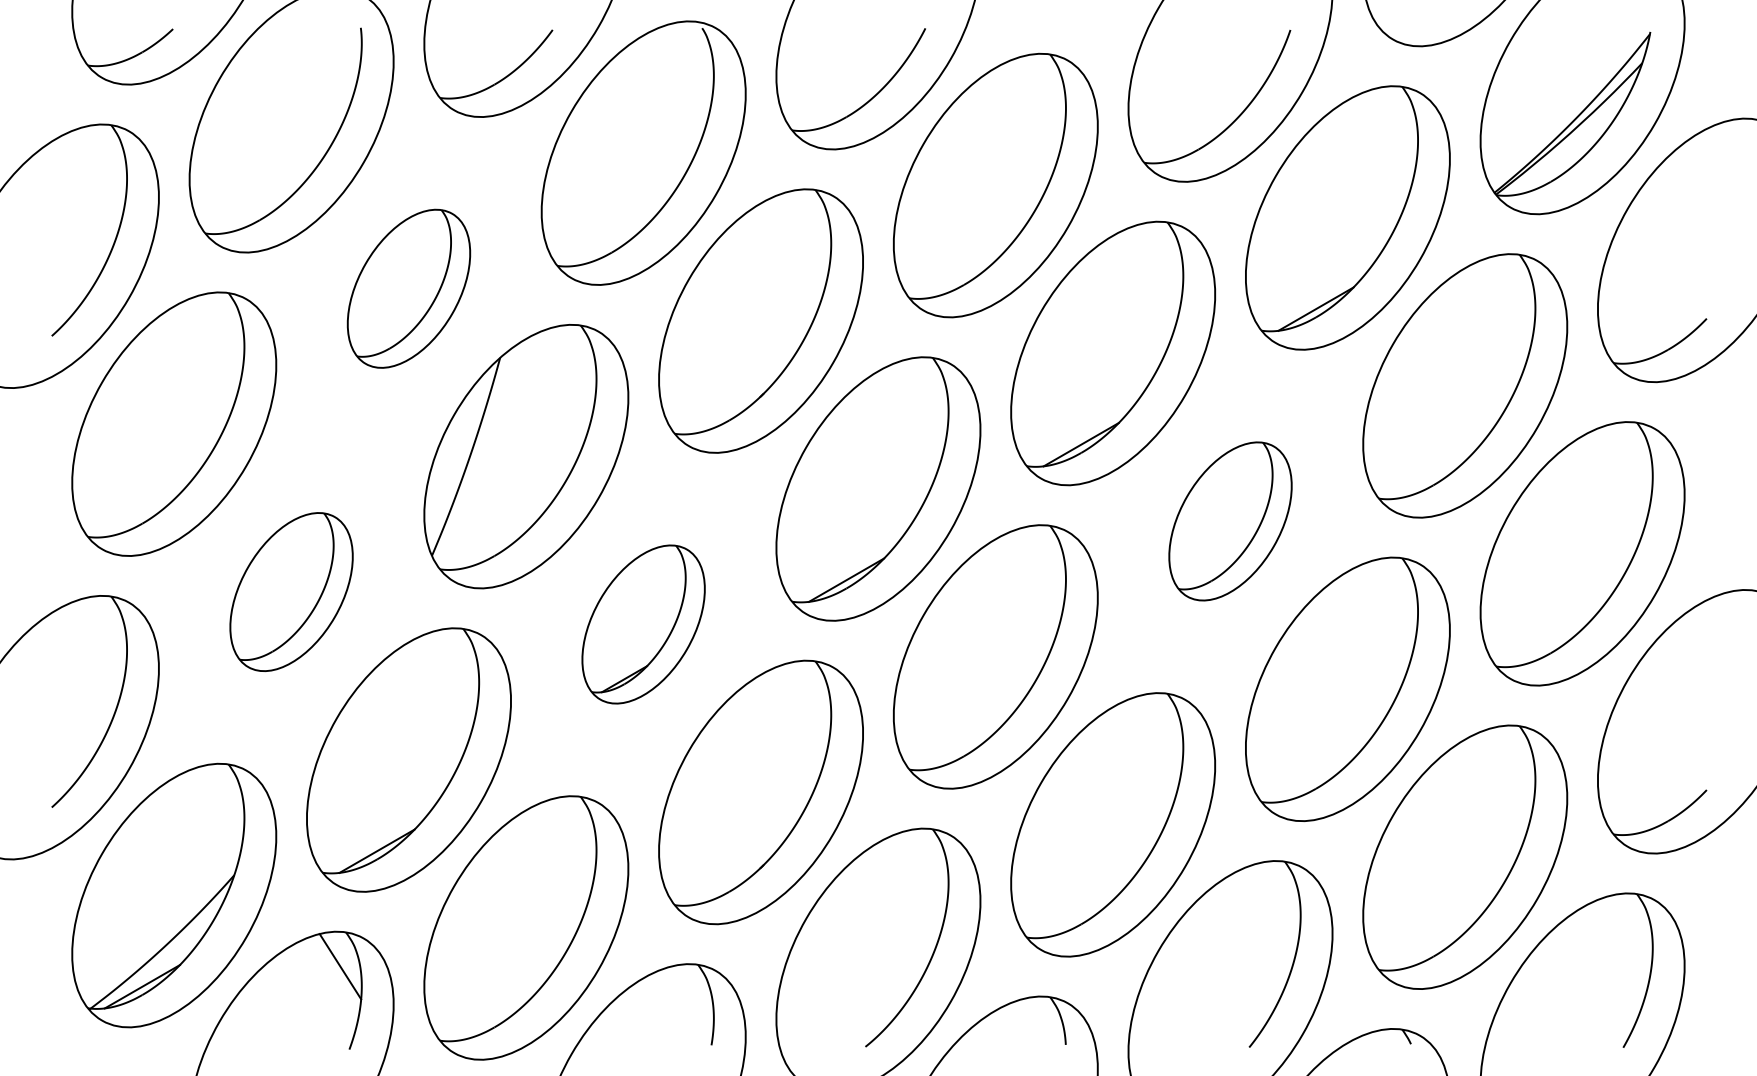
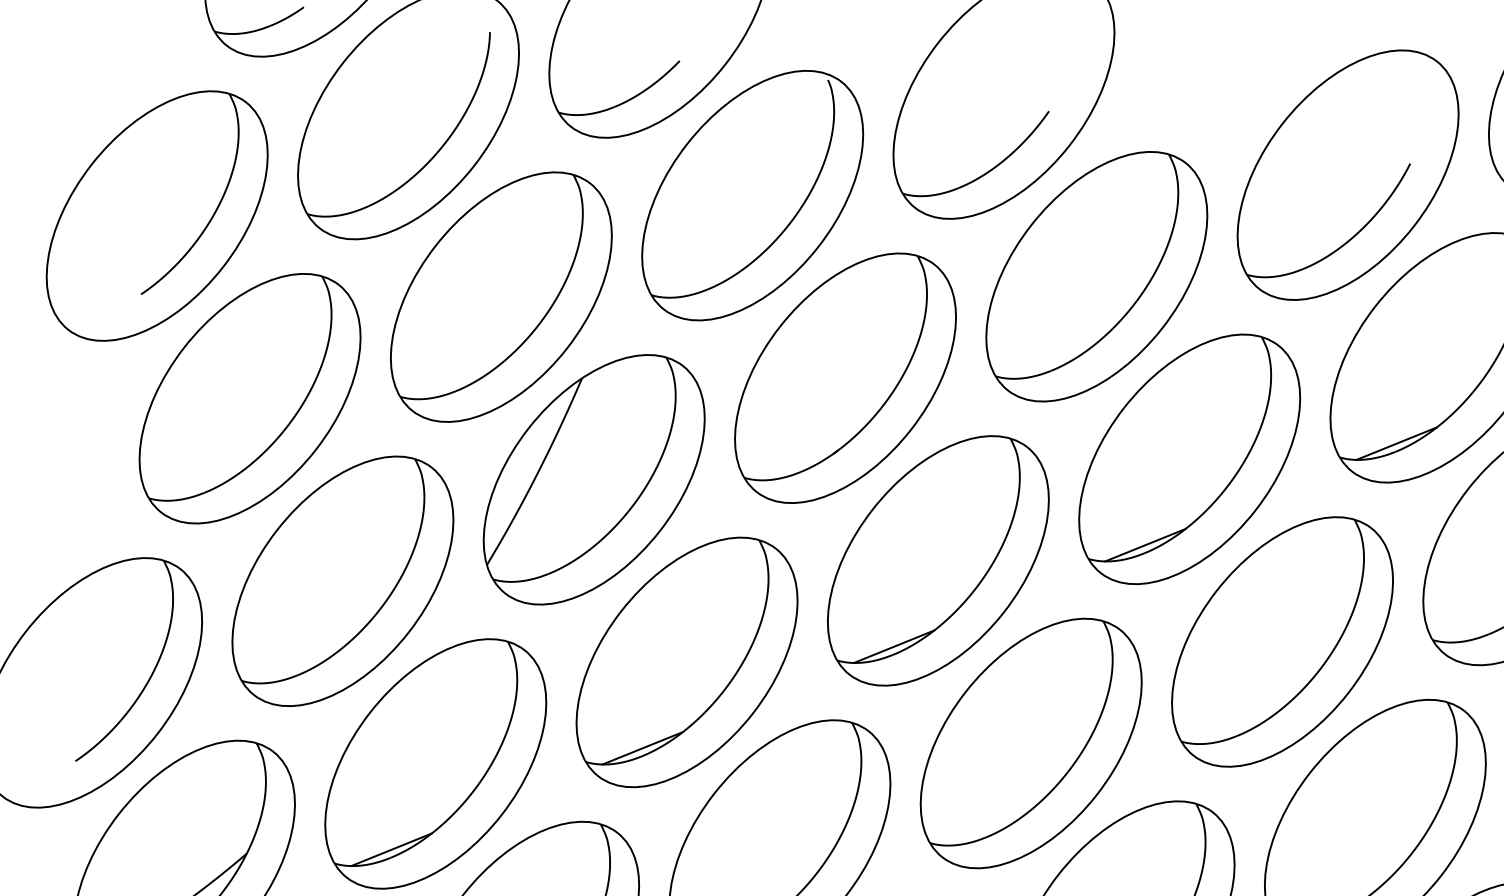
part: (408, 288) -> (500, 296), size x1.67
part: (1230, 521) -> (1282, 642), size x1.67
part: (291, 591) -> (342, 580), size x1.67
part: (643, 624) -> (686, 662), size x1.67

